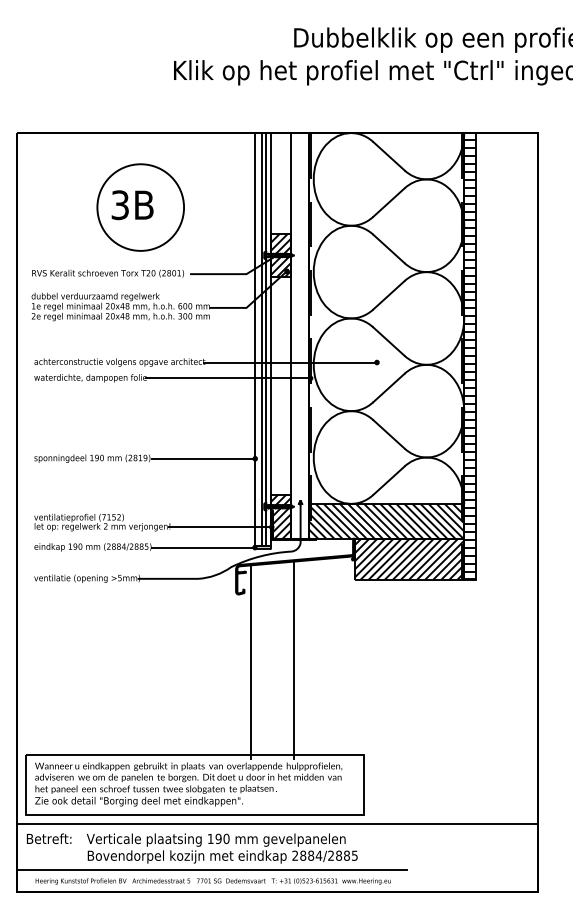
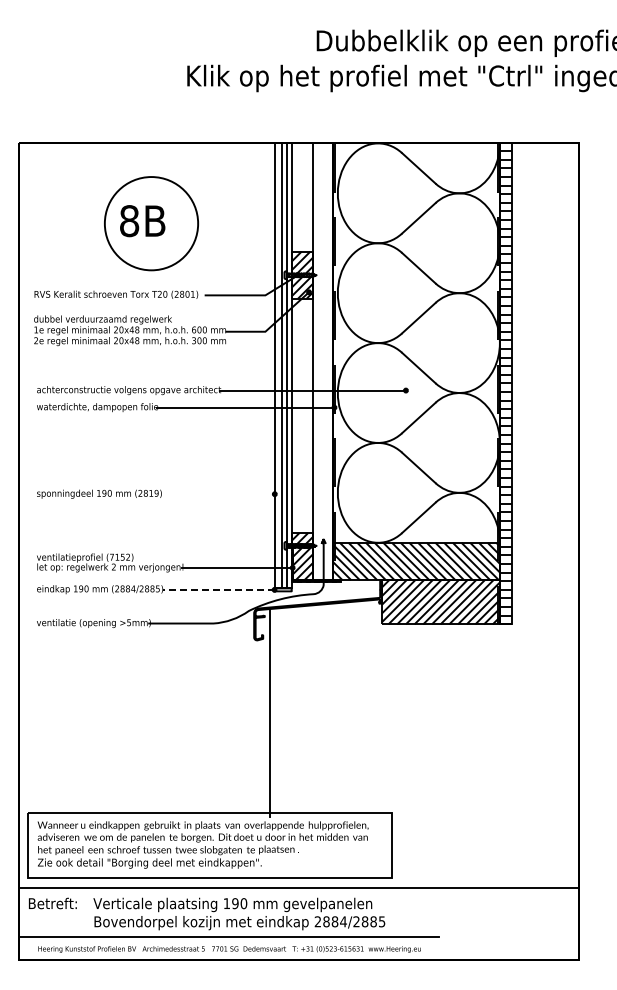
text: (120, 205) -> (129, 221), 3B -> 8B
line: (202, 459) -> (218, 494), removed
line: (202, 547) -> (218, 589), solid -> dashed
line: (293, 660) -> (316, 711), removed

